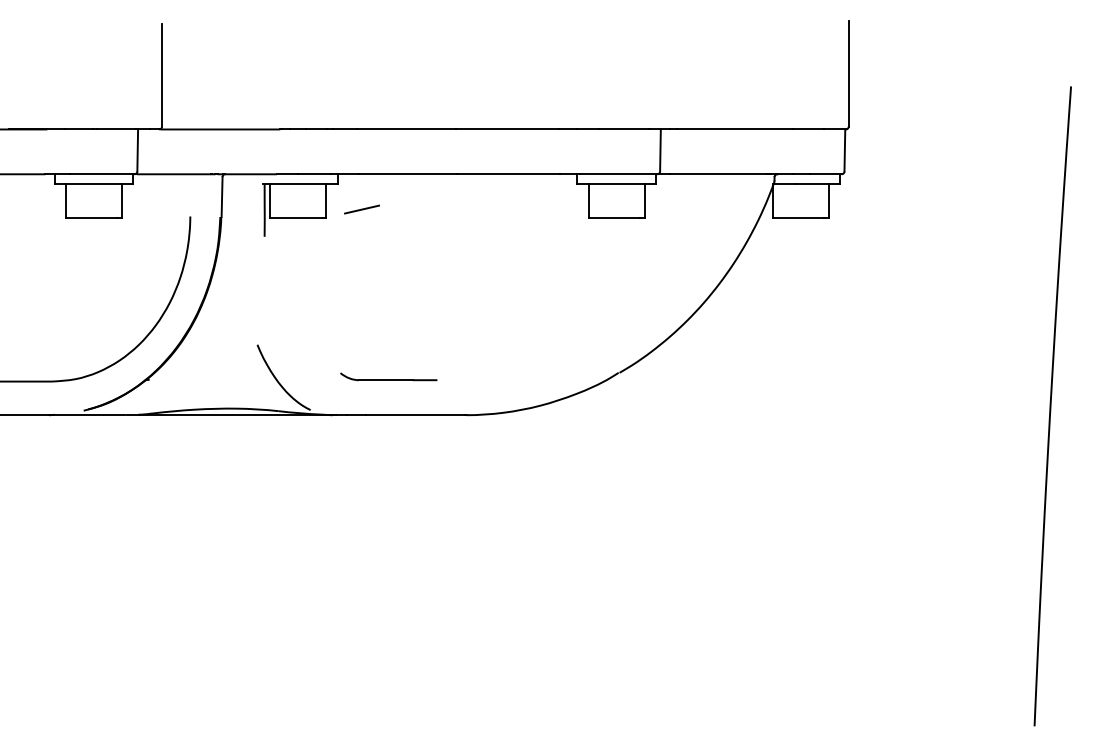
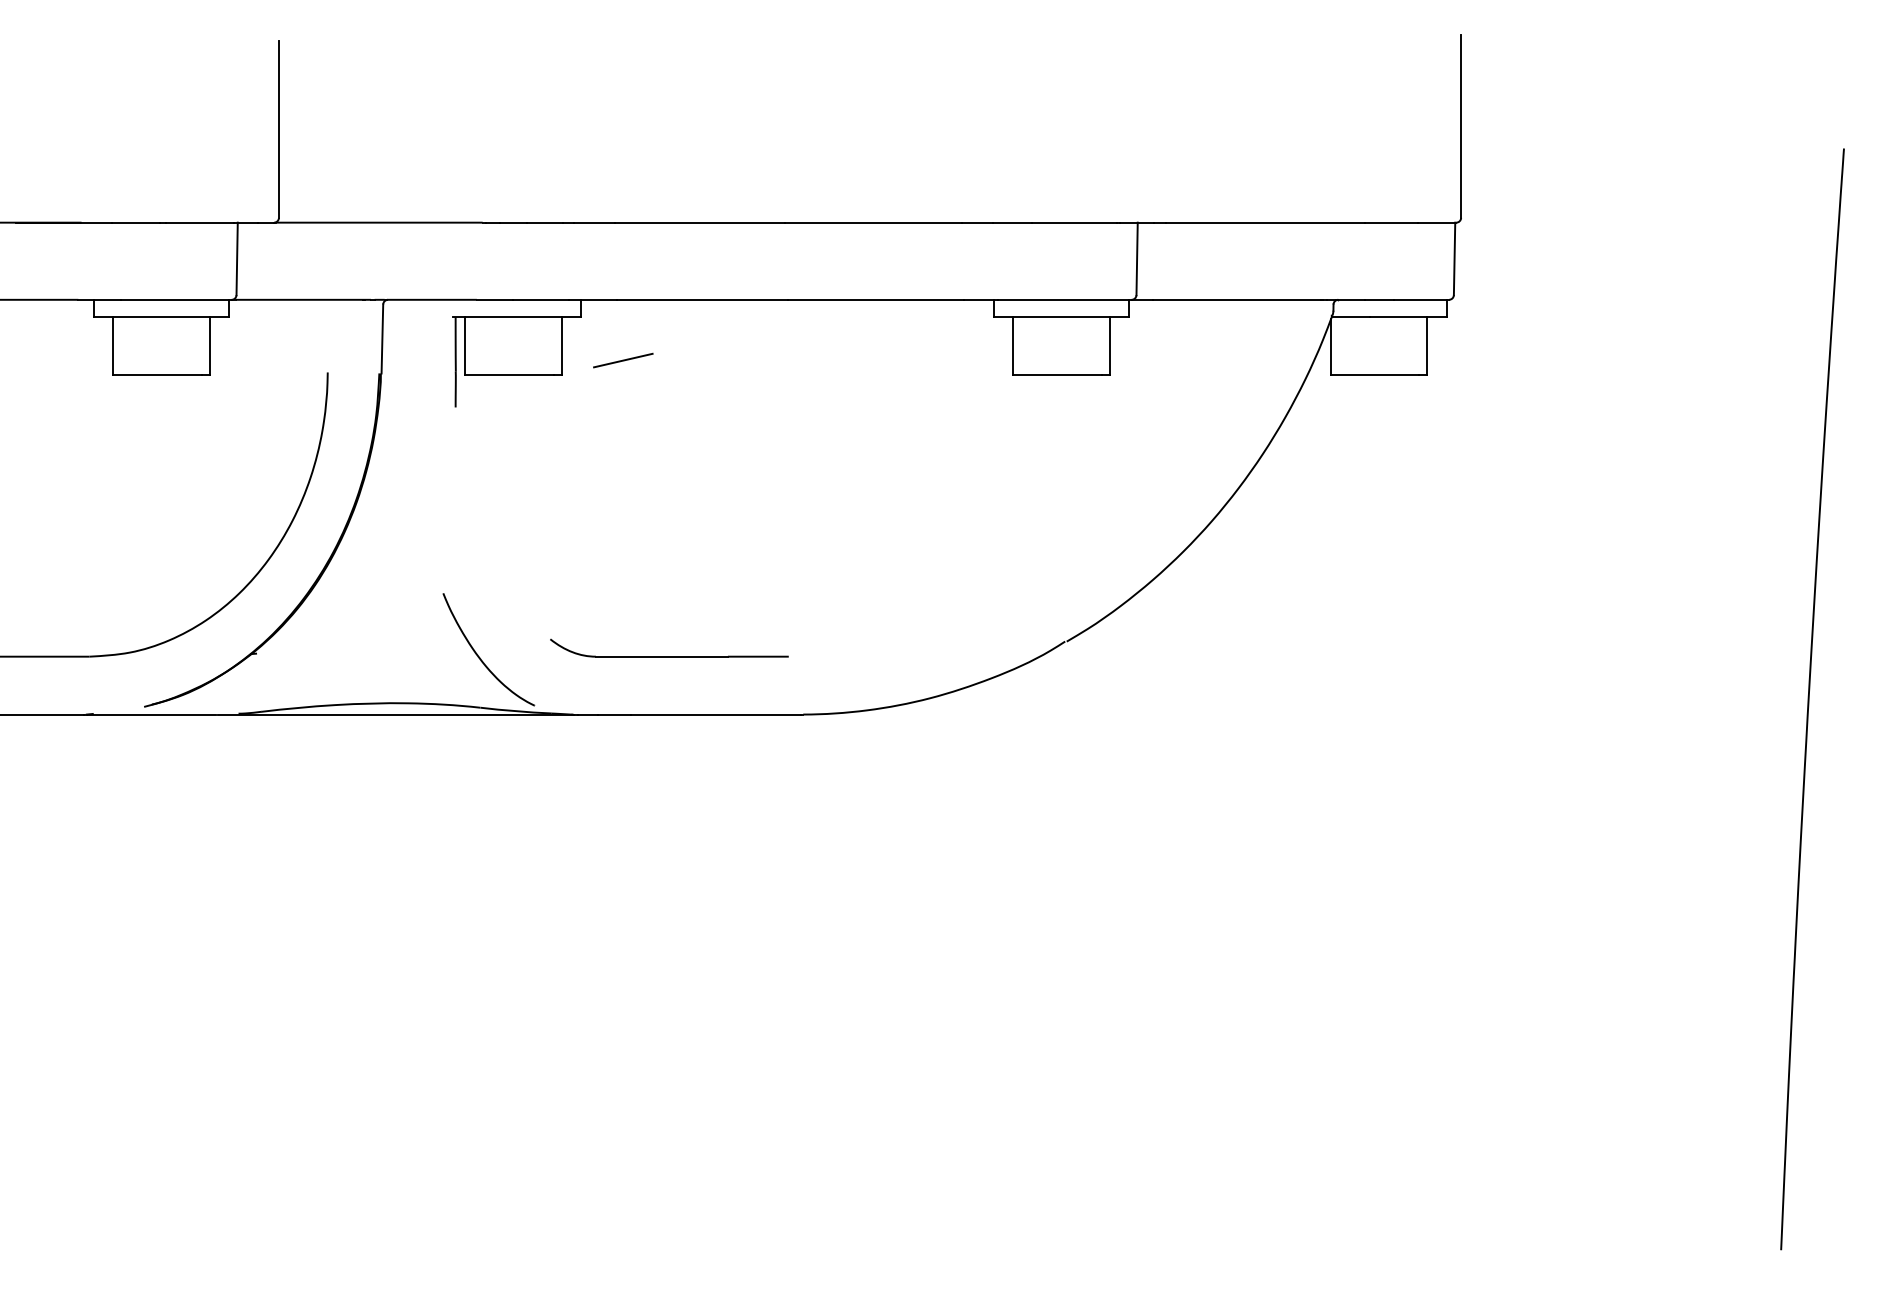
part: (388, 376) -> (668, 647), size x1.43

